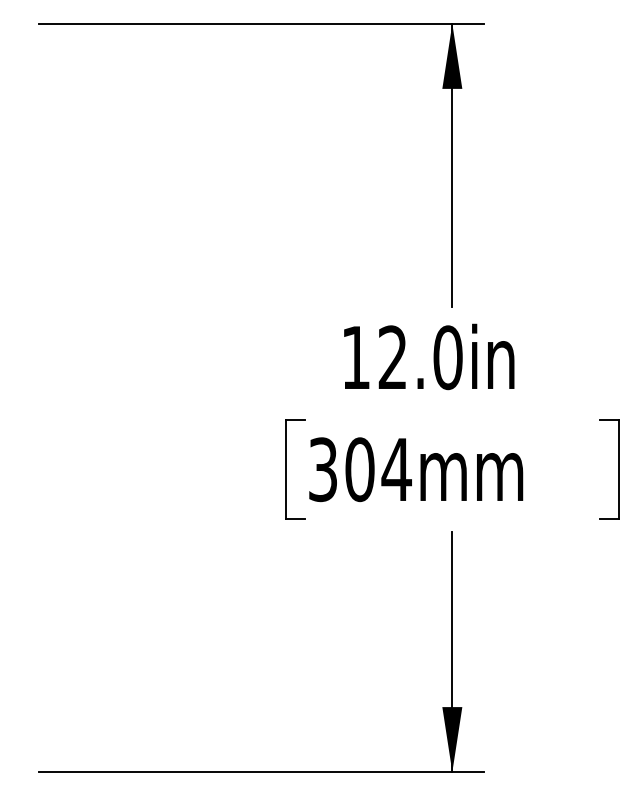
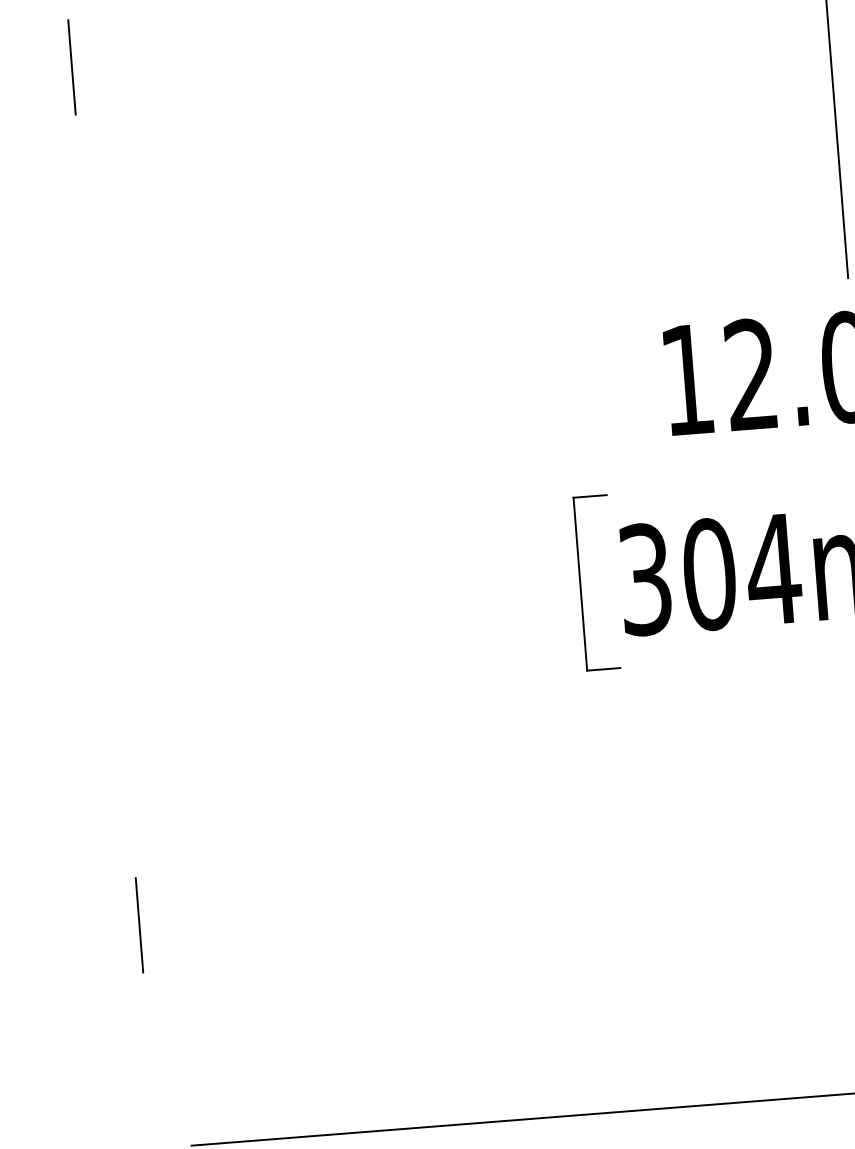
line: (18, 151) -> (70, 66), added
line: (18, 643) -> (138, 924), added

